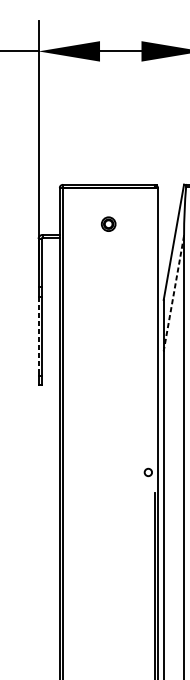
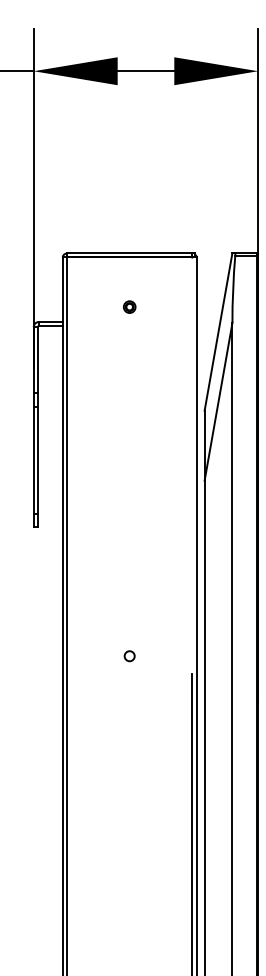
part: (108, 223) -> (129, 306), size x0.62
line: (173, 293) -> (218, 402), dashed -> solid
line: (38, 336) -> (33, 460), dashed -> solid
circle: (148, 472) -> (129, 656), moved

